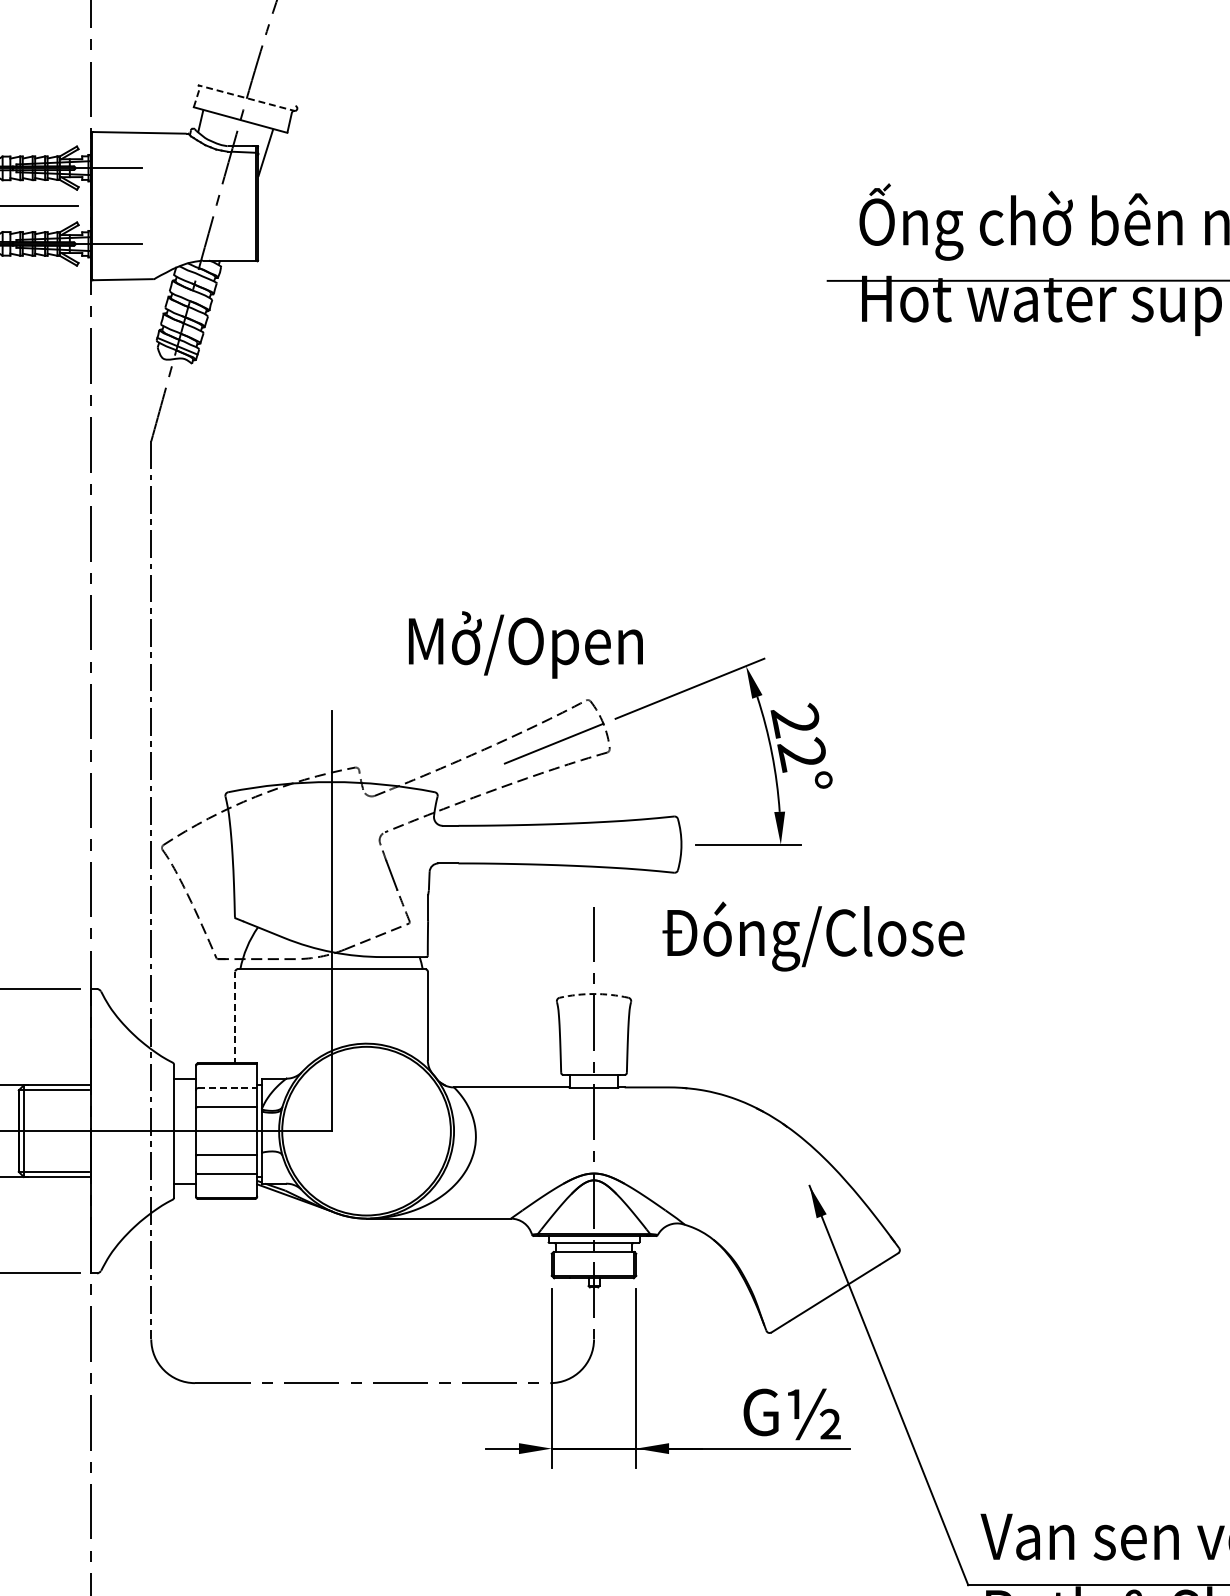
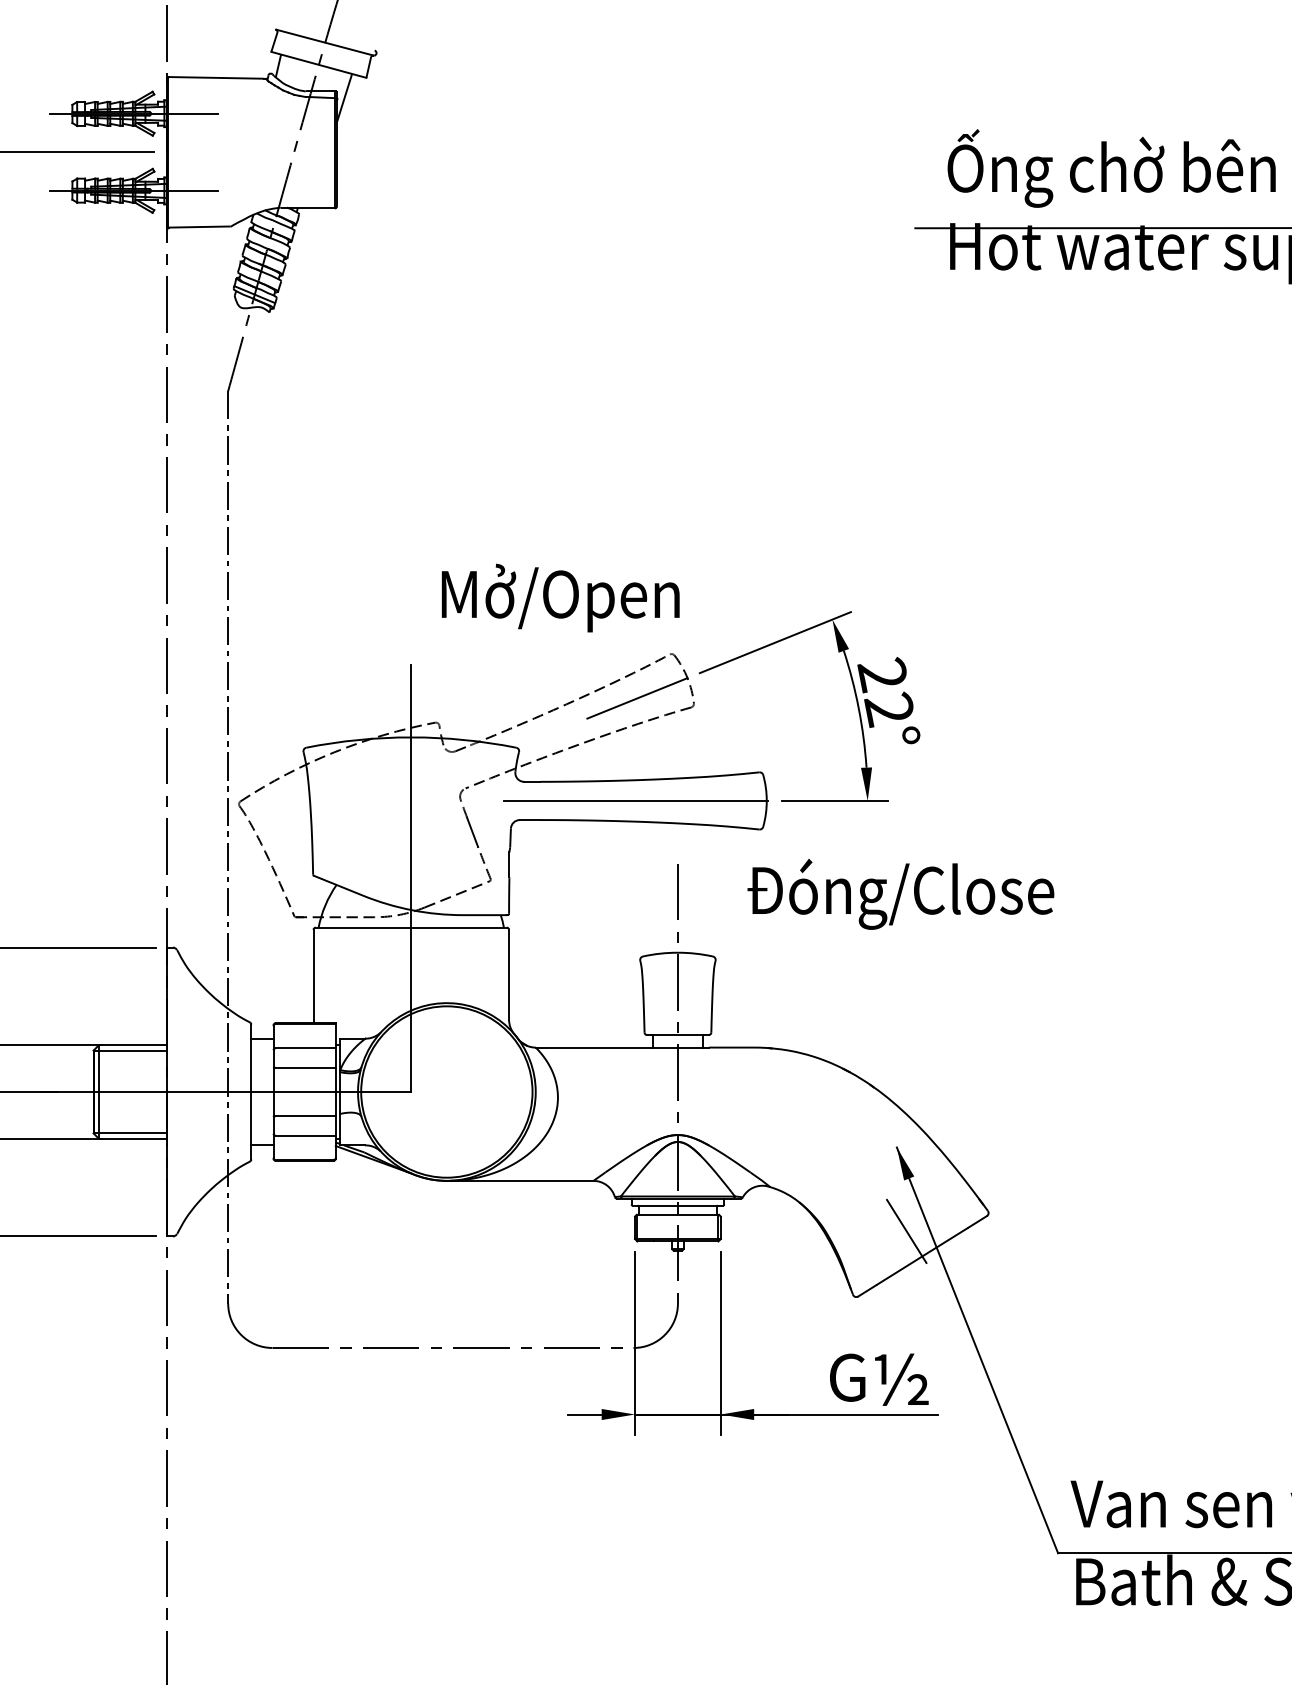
line: (229, 93) -> (307, 37), dashed -> solid
text: (525, 644) -> (560, 597), moved
line: (553, 844) -> (636, 800), added
arc: (593, 993) -> (677, 952), dashed -> solid
line: (235, 1017) -> (313, 976), dashed -> solid
line: (227, 1088) -> (305, 1048), dashed -> solid
line: (819, 1267) -> (906, 1230), added

